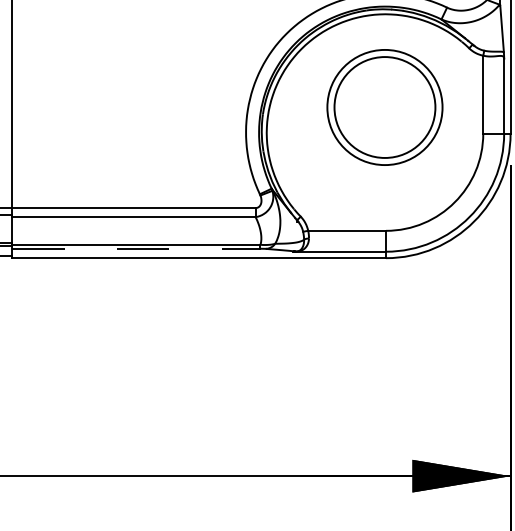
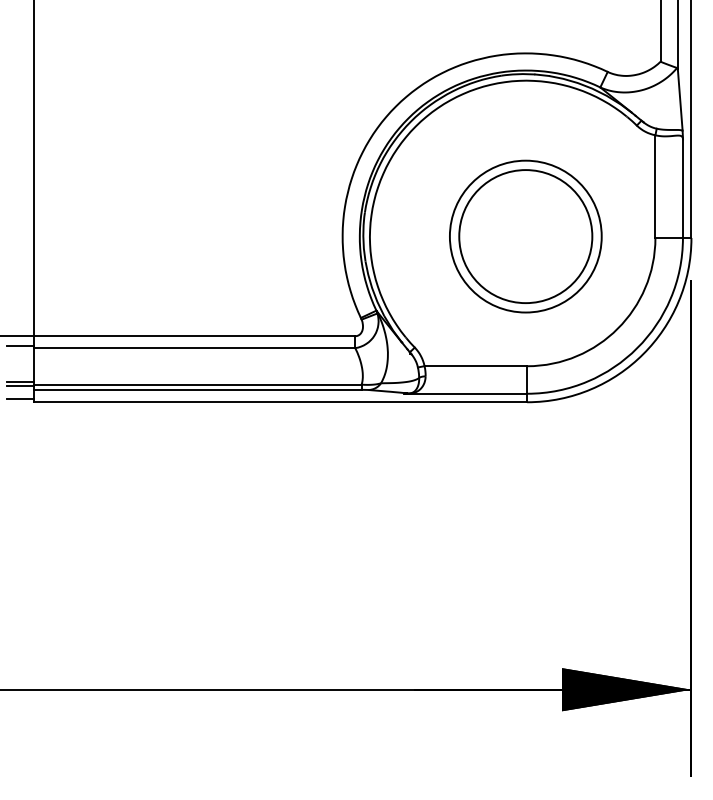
part: (384, 107) -> (525, 236), moved
line: (136, 248) -> (198, 389), dashed -> solid

